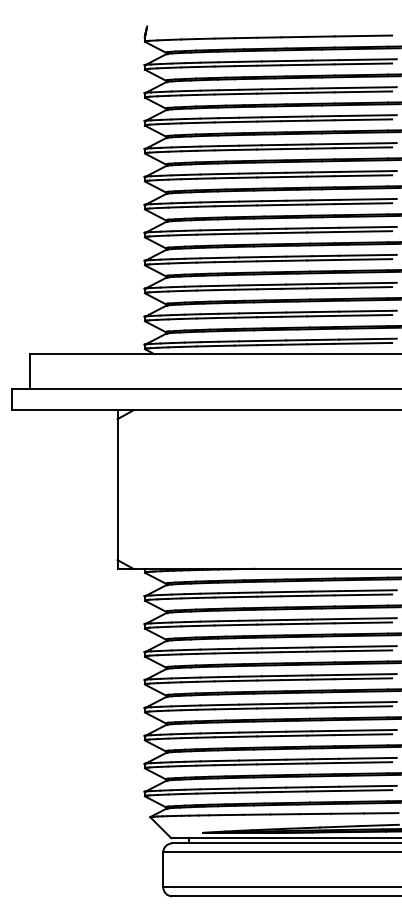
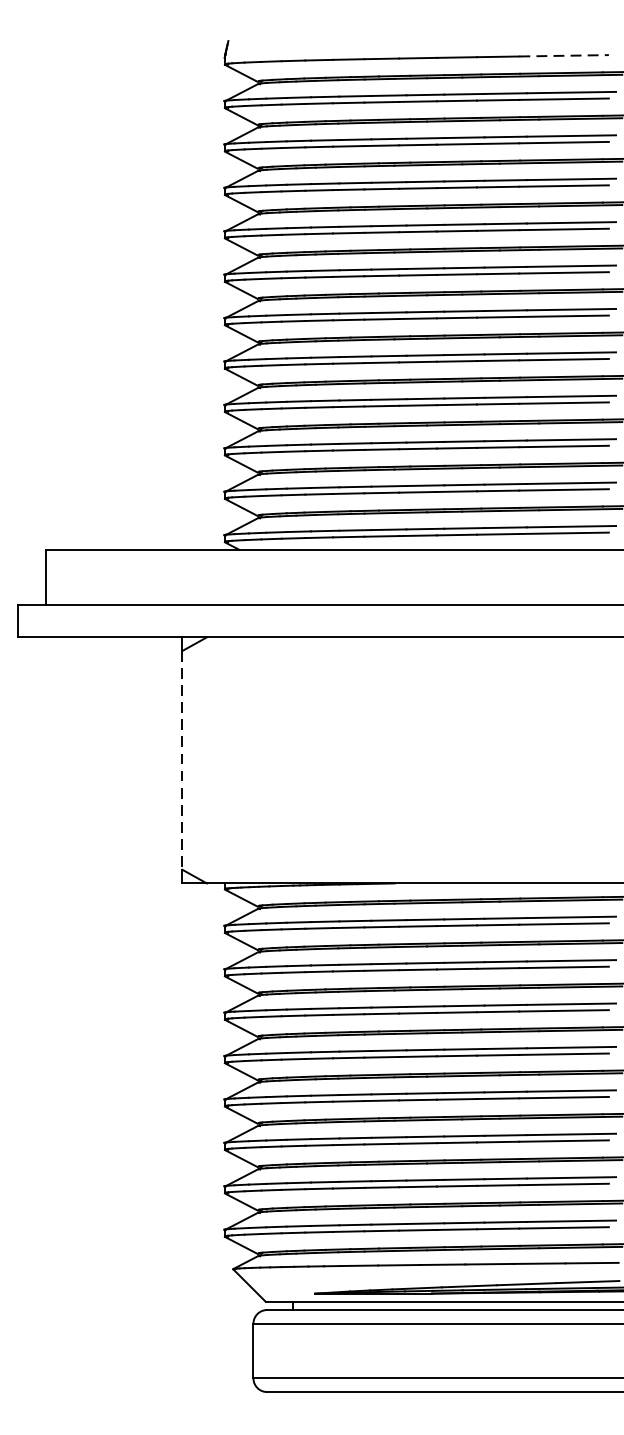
line: (363, 36) -> (564, 56), solid -> dashed
line: (117, 490) -> (182, 761), solid -> dashed

